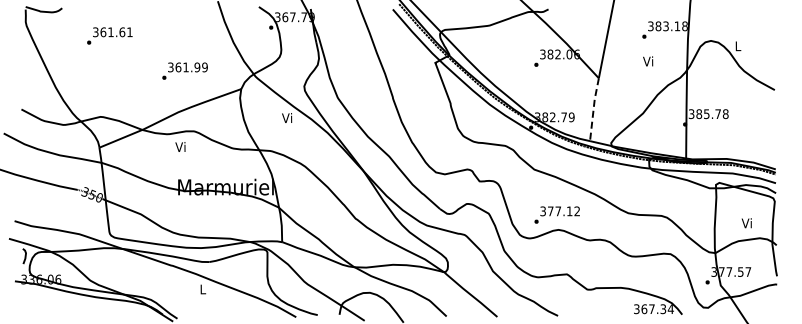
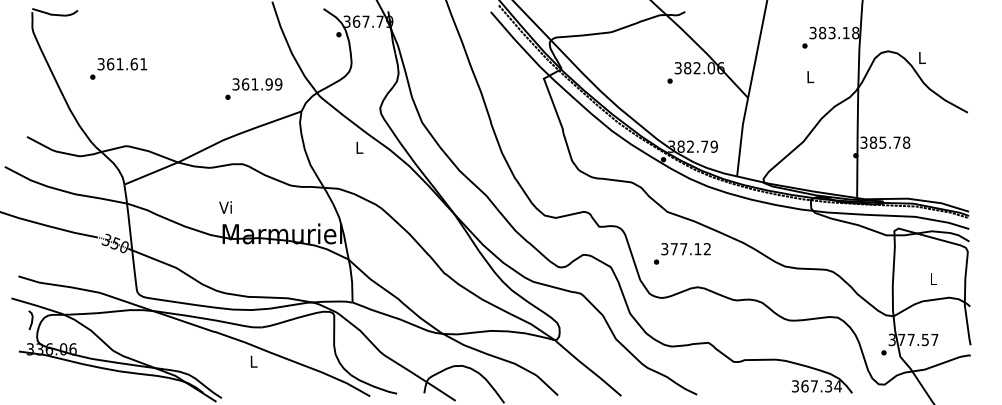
text: (109, 35) -> (118, 68), moved
text: (648, 61) -> (810, 76), Vi -> L
text: (184, 70) -> (253, 88), moved
line: (593, 109) -> (741, 136), dashed -> solid
text: (287, 117) -> (359, 146), Vi -> L
text: (180, 146) -> (225, 206), moved
text: (556, 214) -> (681, 253), moved
text: (746, 223) -> (932, 279), Vi -> L

